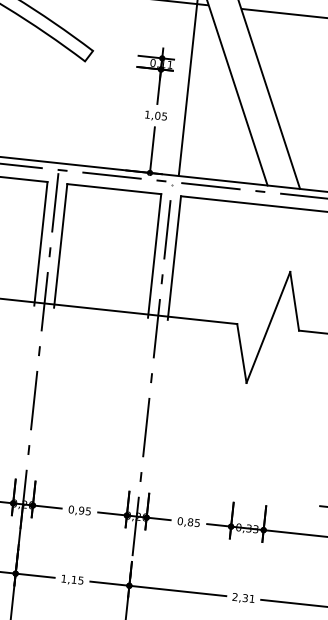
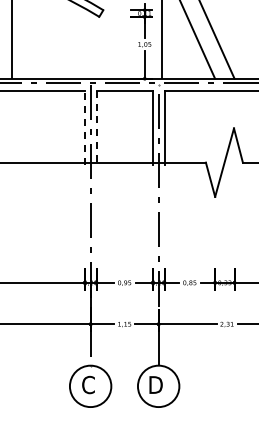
line: (40, 243) -> (84, 127), solid -> dashed
line: (60, 245) -> (96, 127), solid -> dashed

